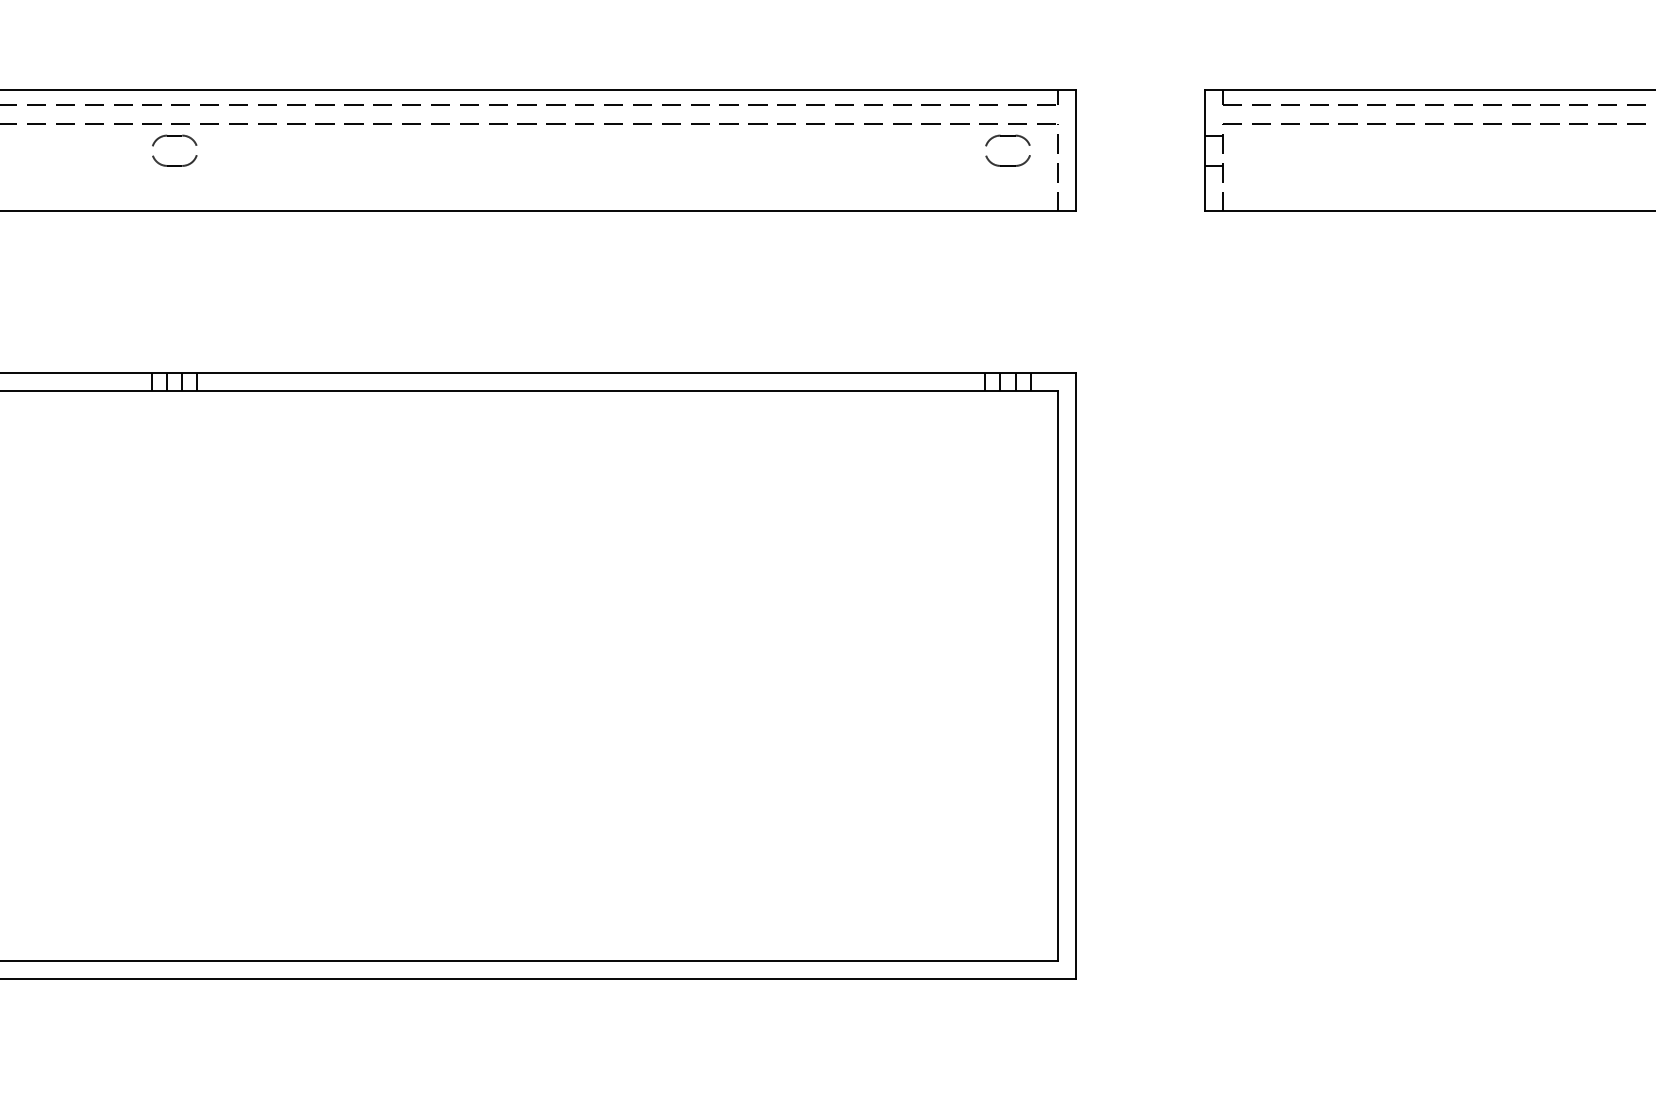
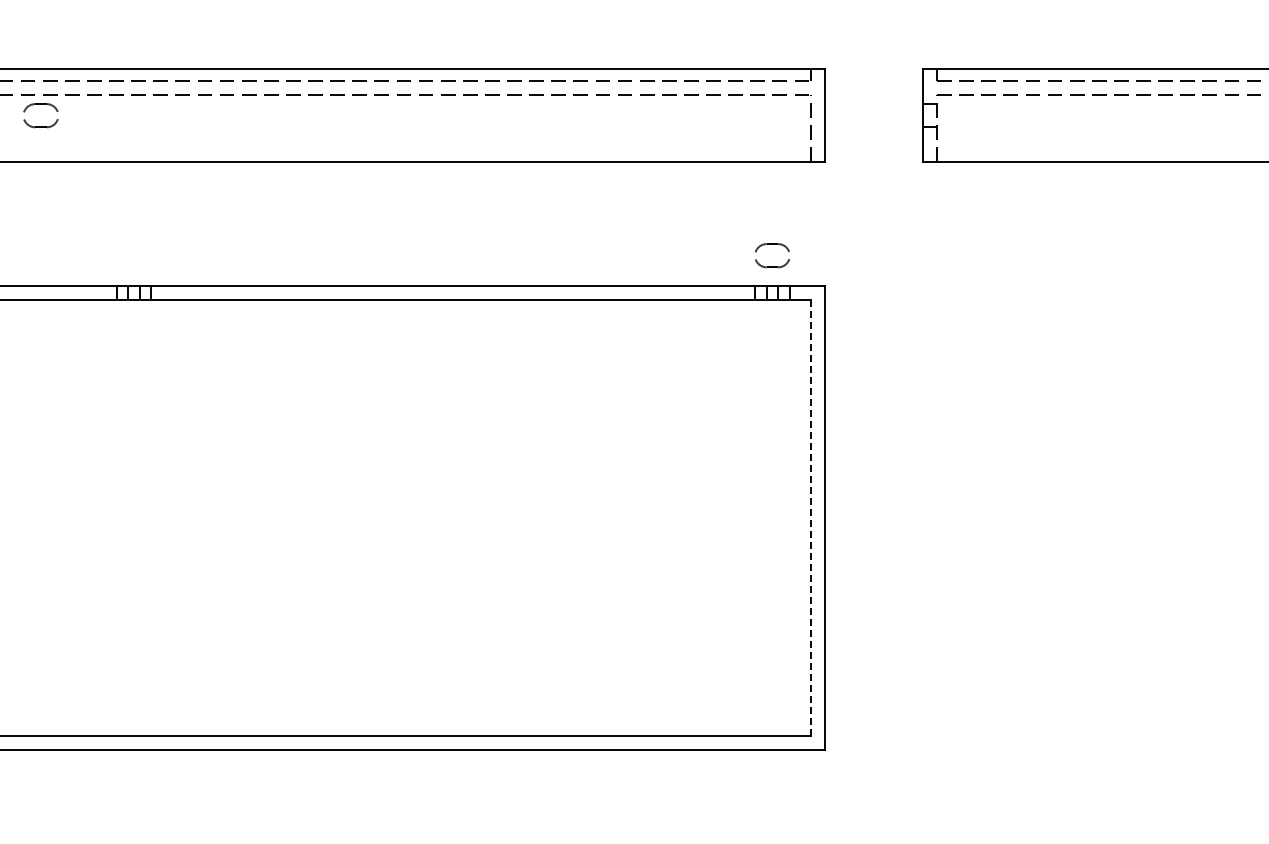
part: (174, 136) -> (40, 104), moved
part: (1006, 136) -> (771, 244), moved
line: (1057, 675) -> (810, 517), solid -> dashed

